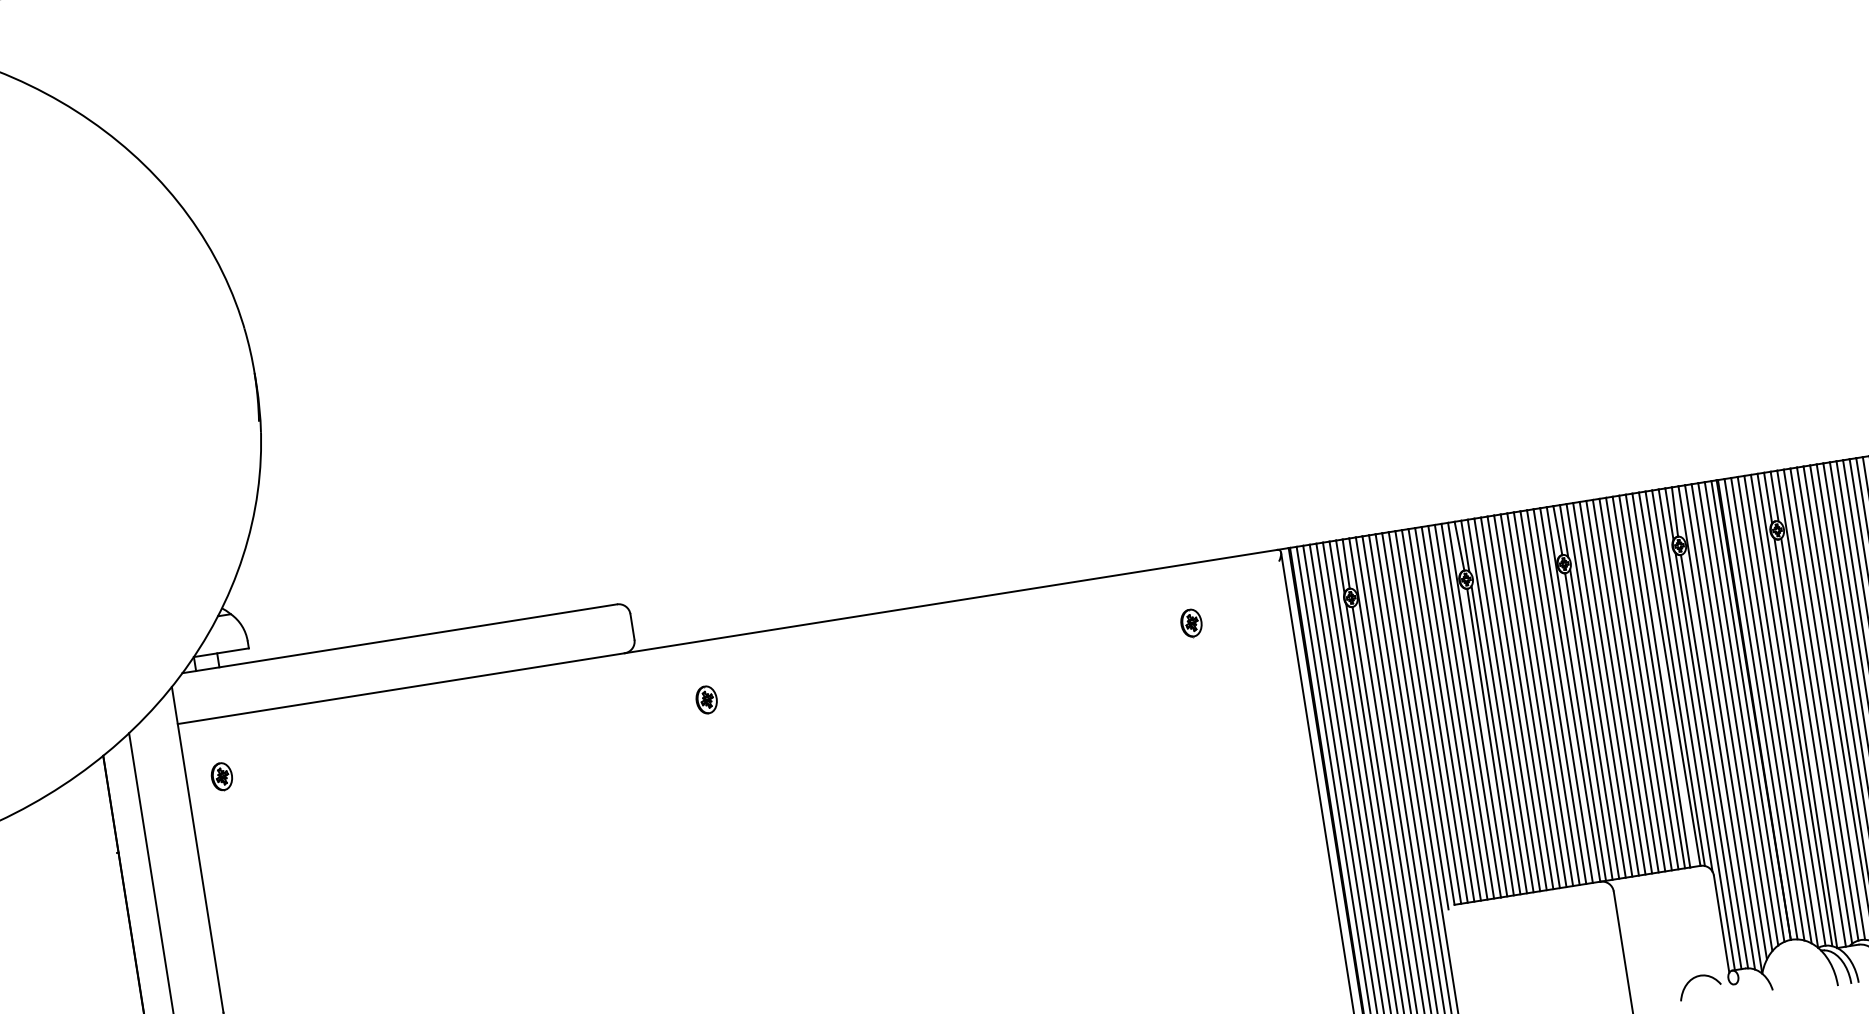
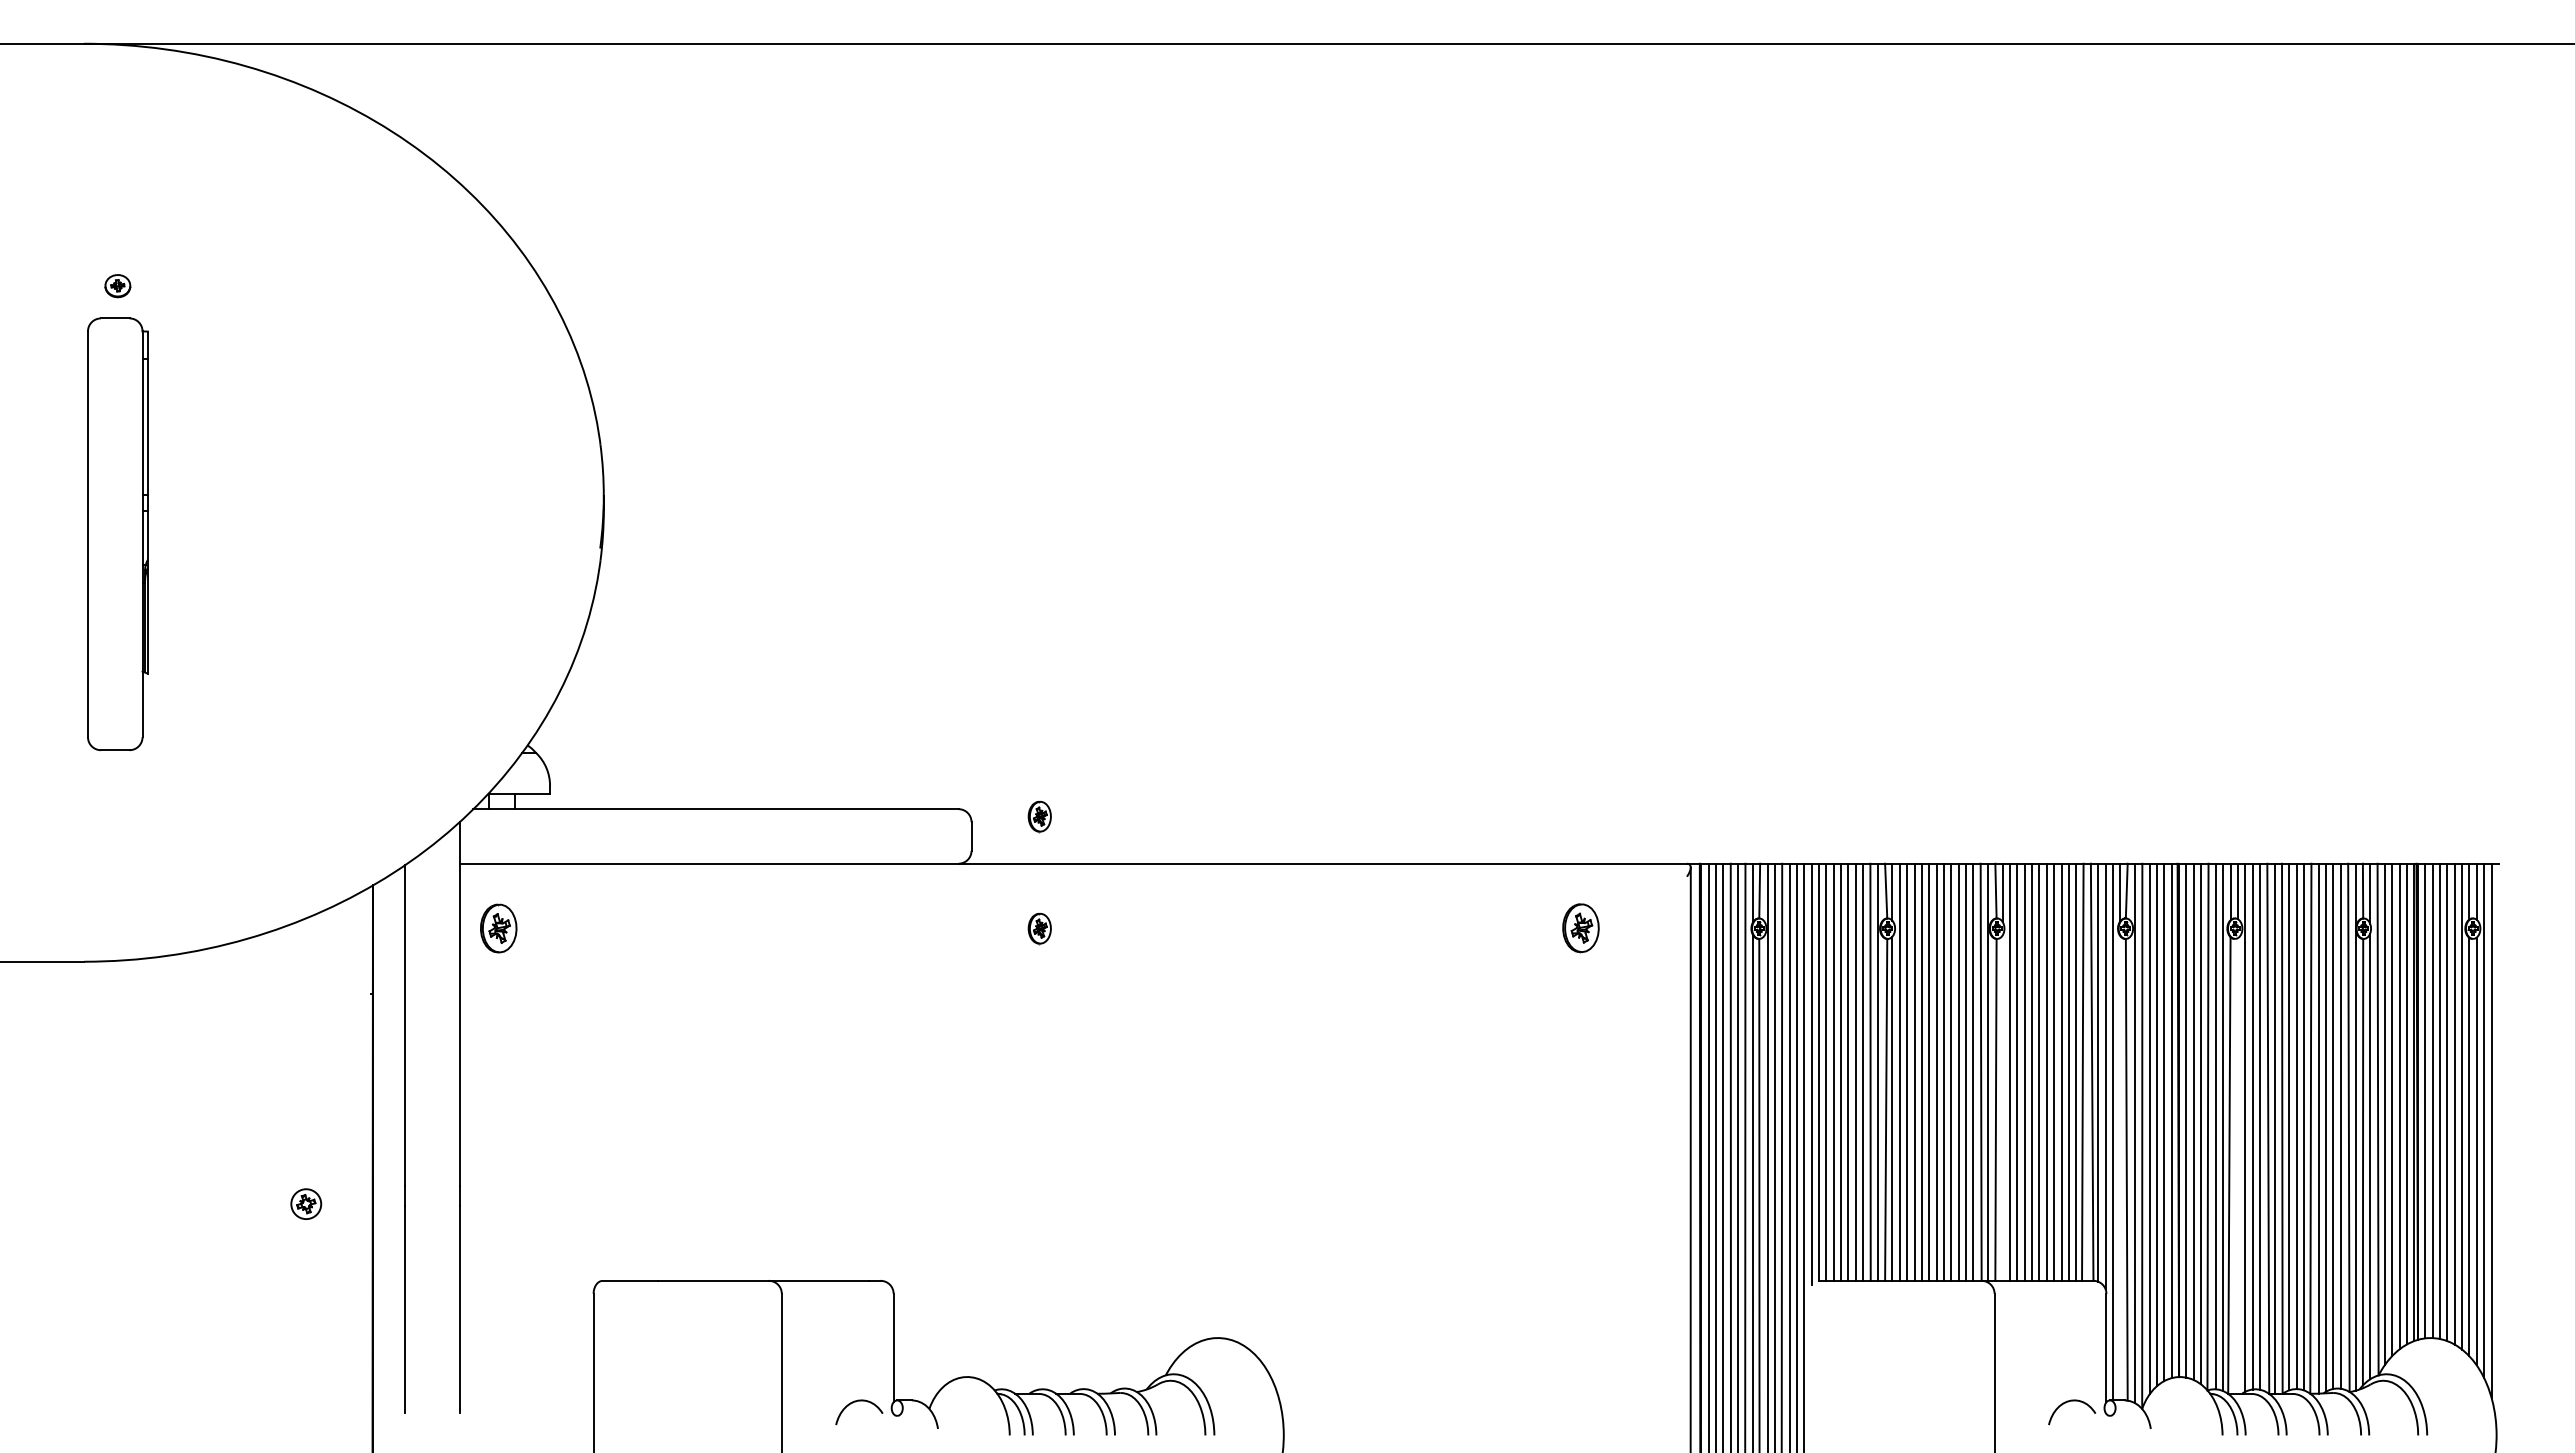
part: (690, 599) -> (1039, 816), added
part: (1191, 623) -> (1580, 929), size x1.6
line: (1594, 723) -> (2002, 1107), removed
line: (1813, 742) -> (2237, 1165), removed
line: (1708, 761) -> (2120, 1168), removed
part: (221, 776) -> (498, 928), size x1.6

